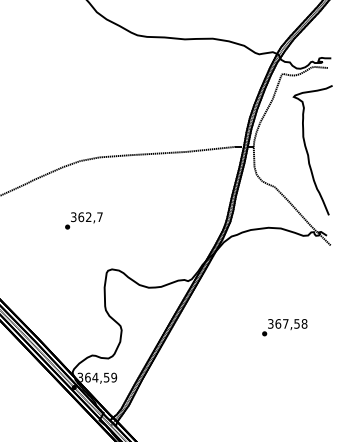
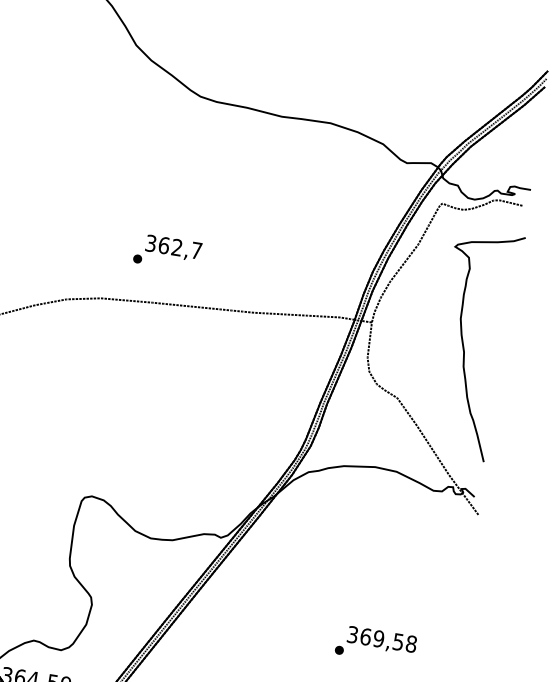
text: (83, 220) -> (167, 251), moved
text: (285, 323) -> (378, 638), 367,58 -> 369,58

